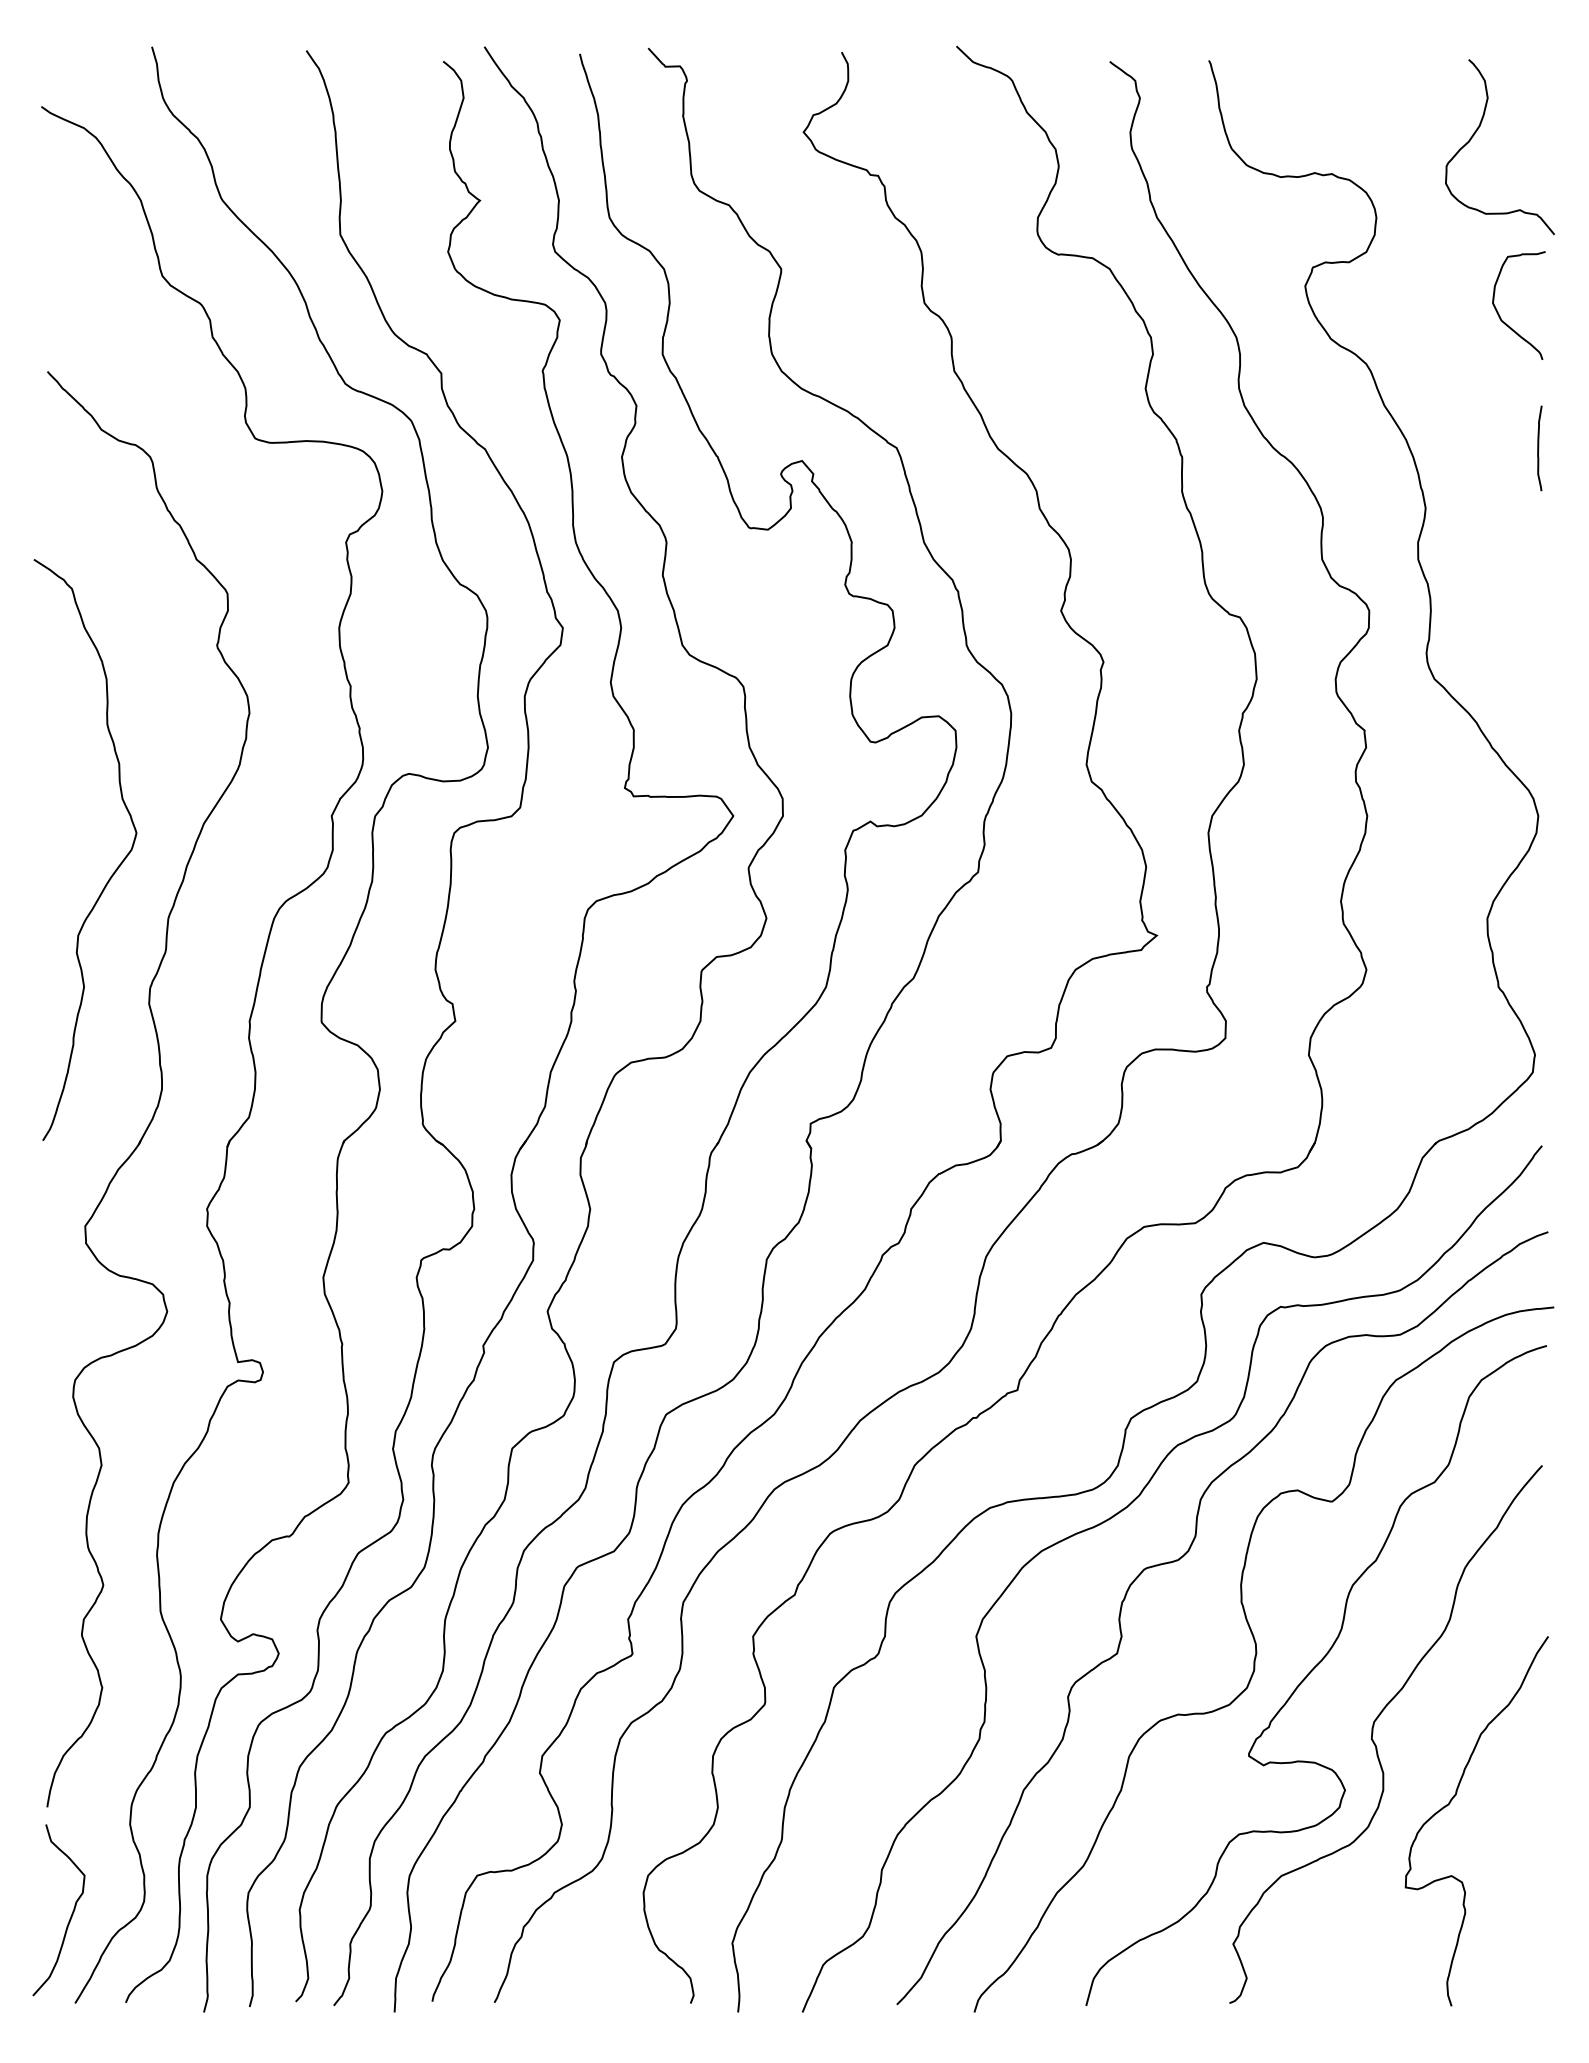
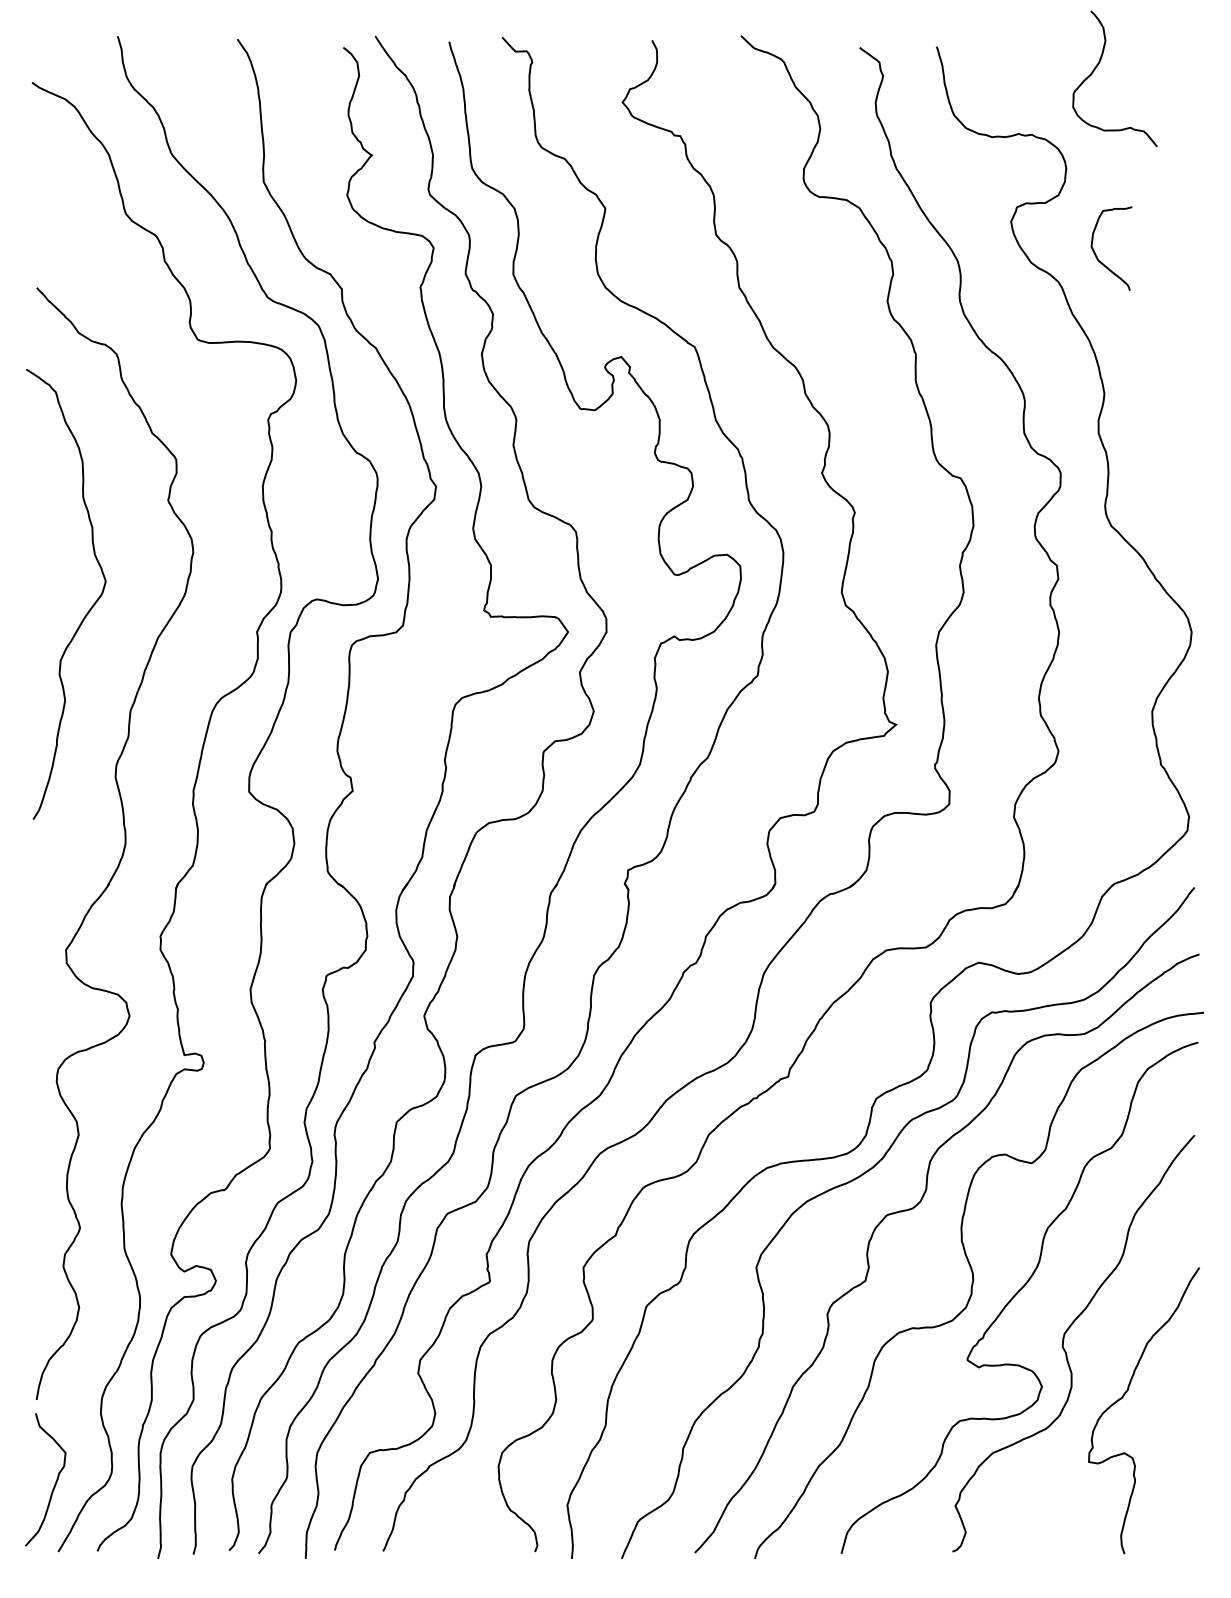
curve: (1479, 128) -> (1099, 64), moved
curve: (1500, 315) -> (1097, 256), moved
curve: (1539, 448) -> (1192, 347), removed
curve: (114, 870) -> (88, 610), moved

